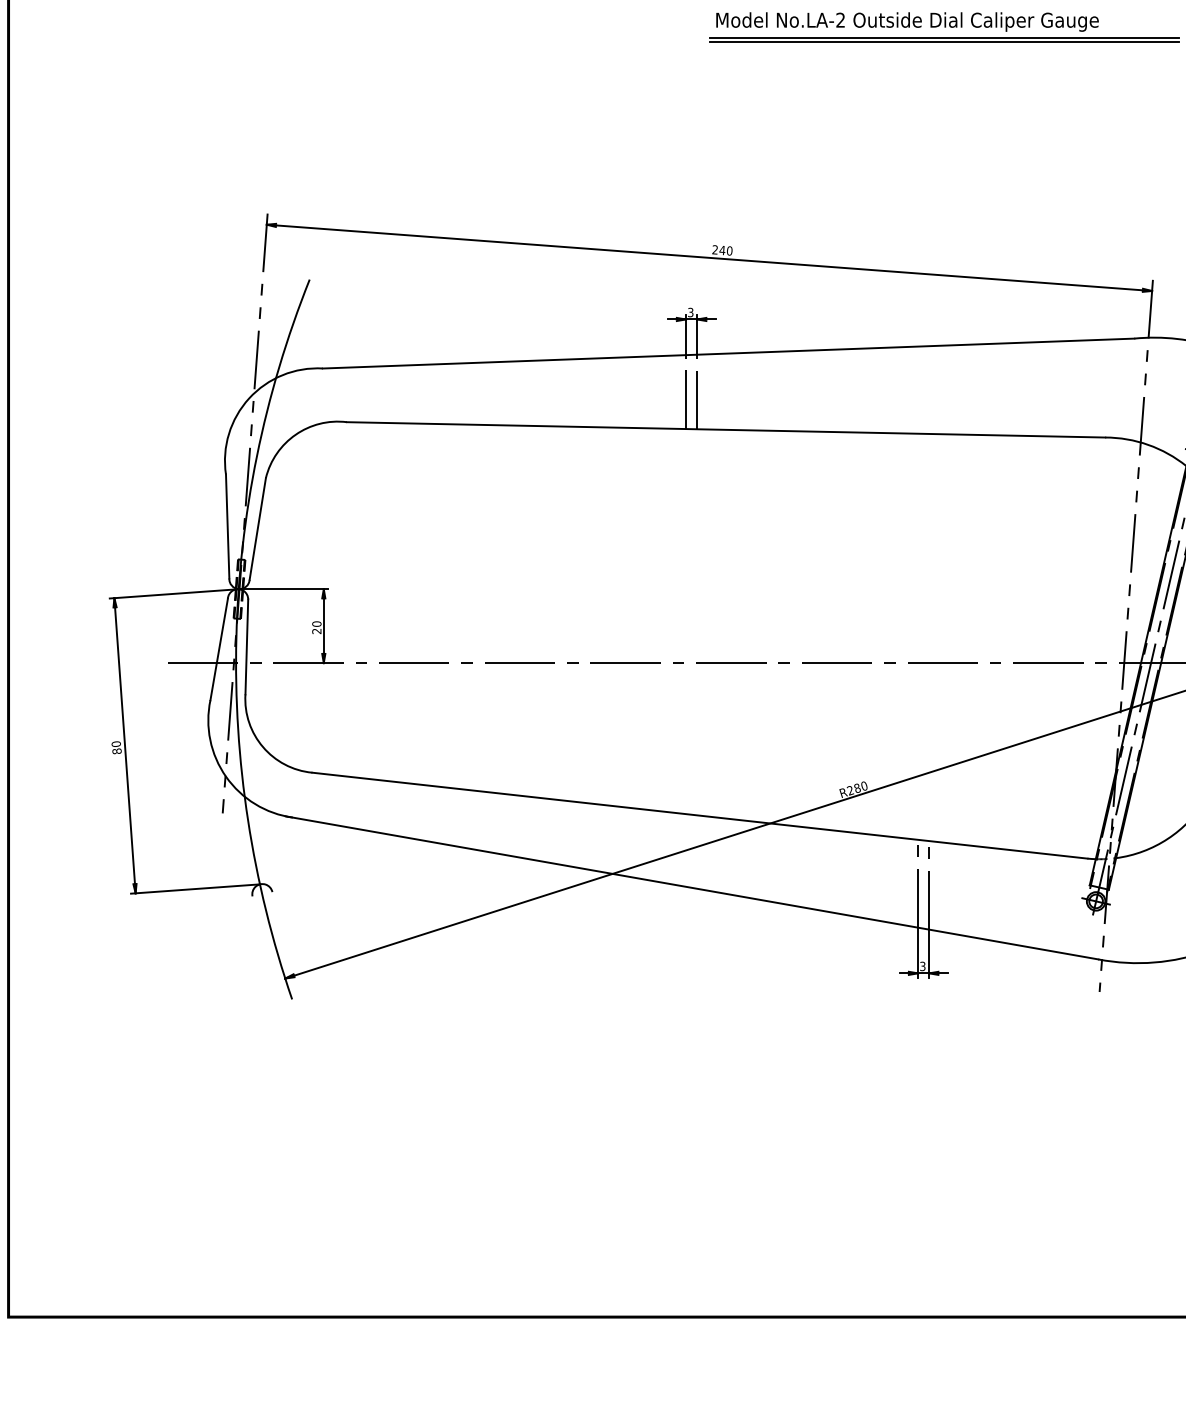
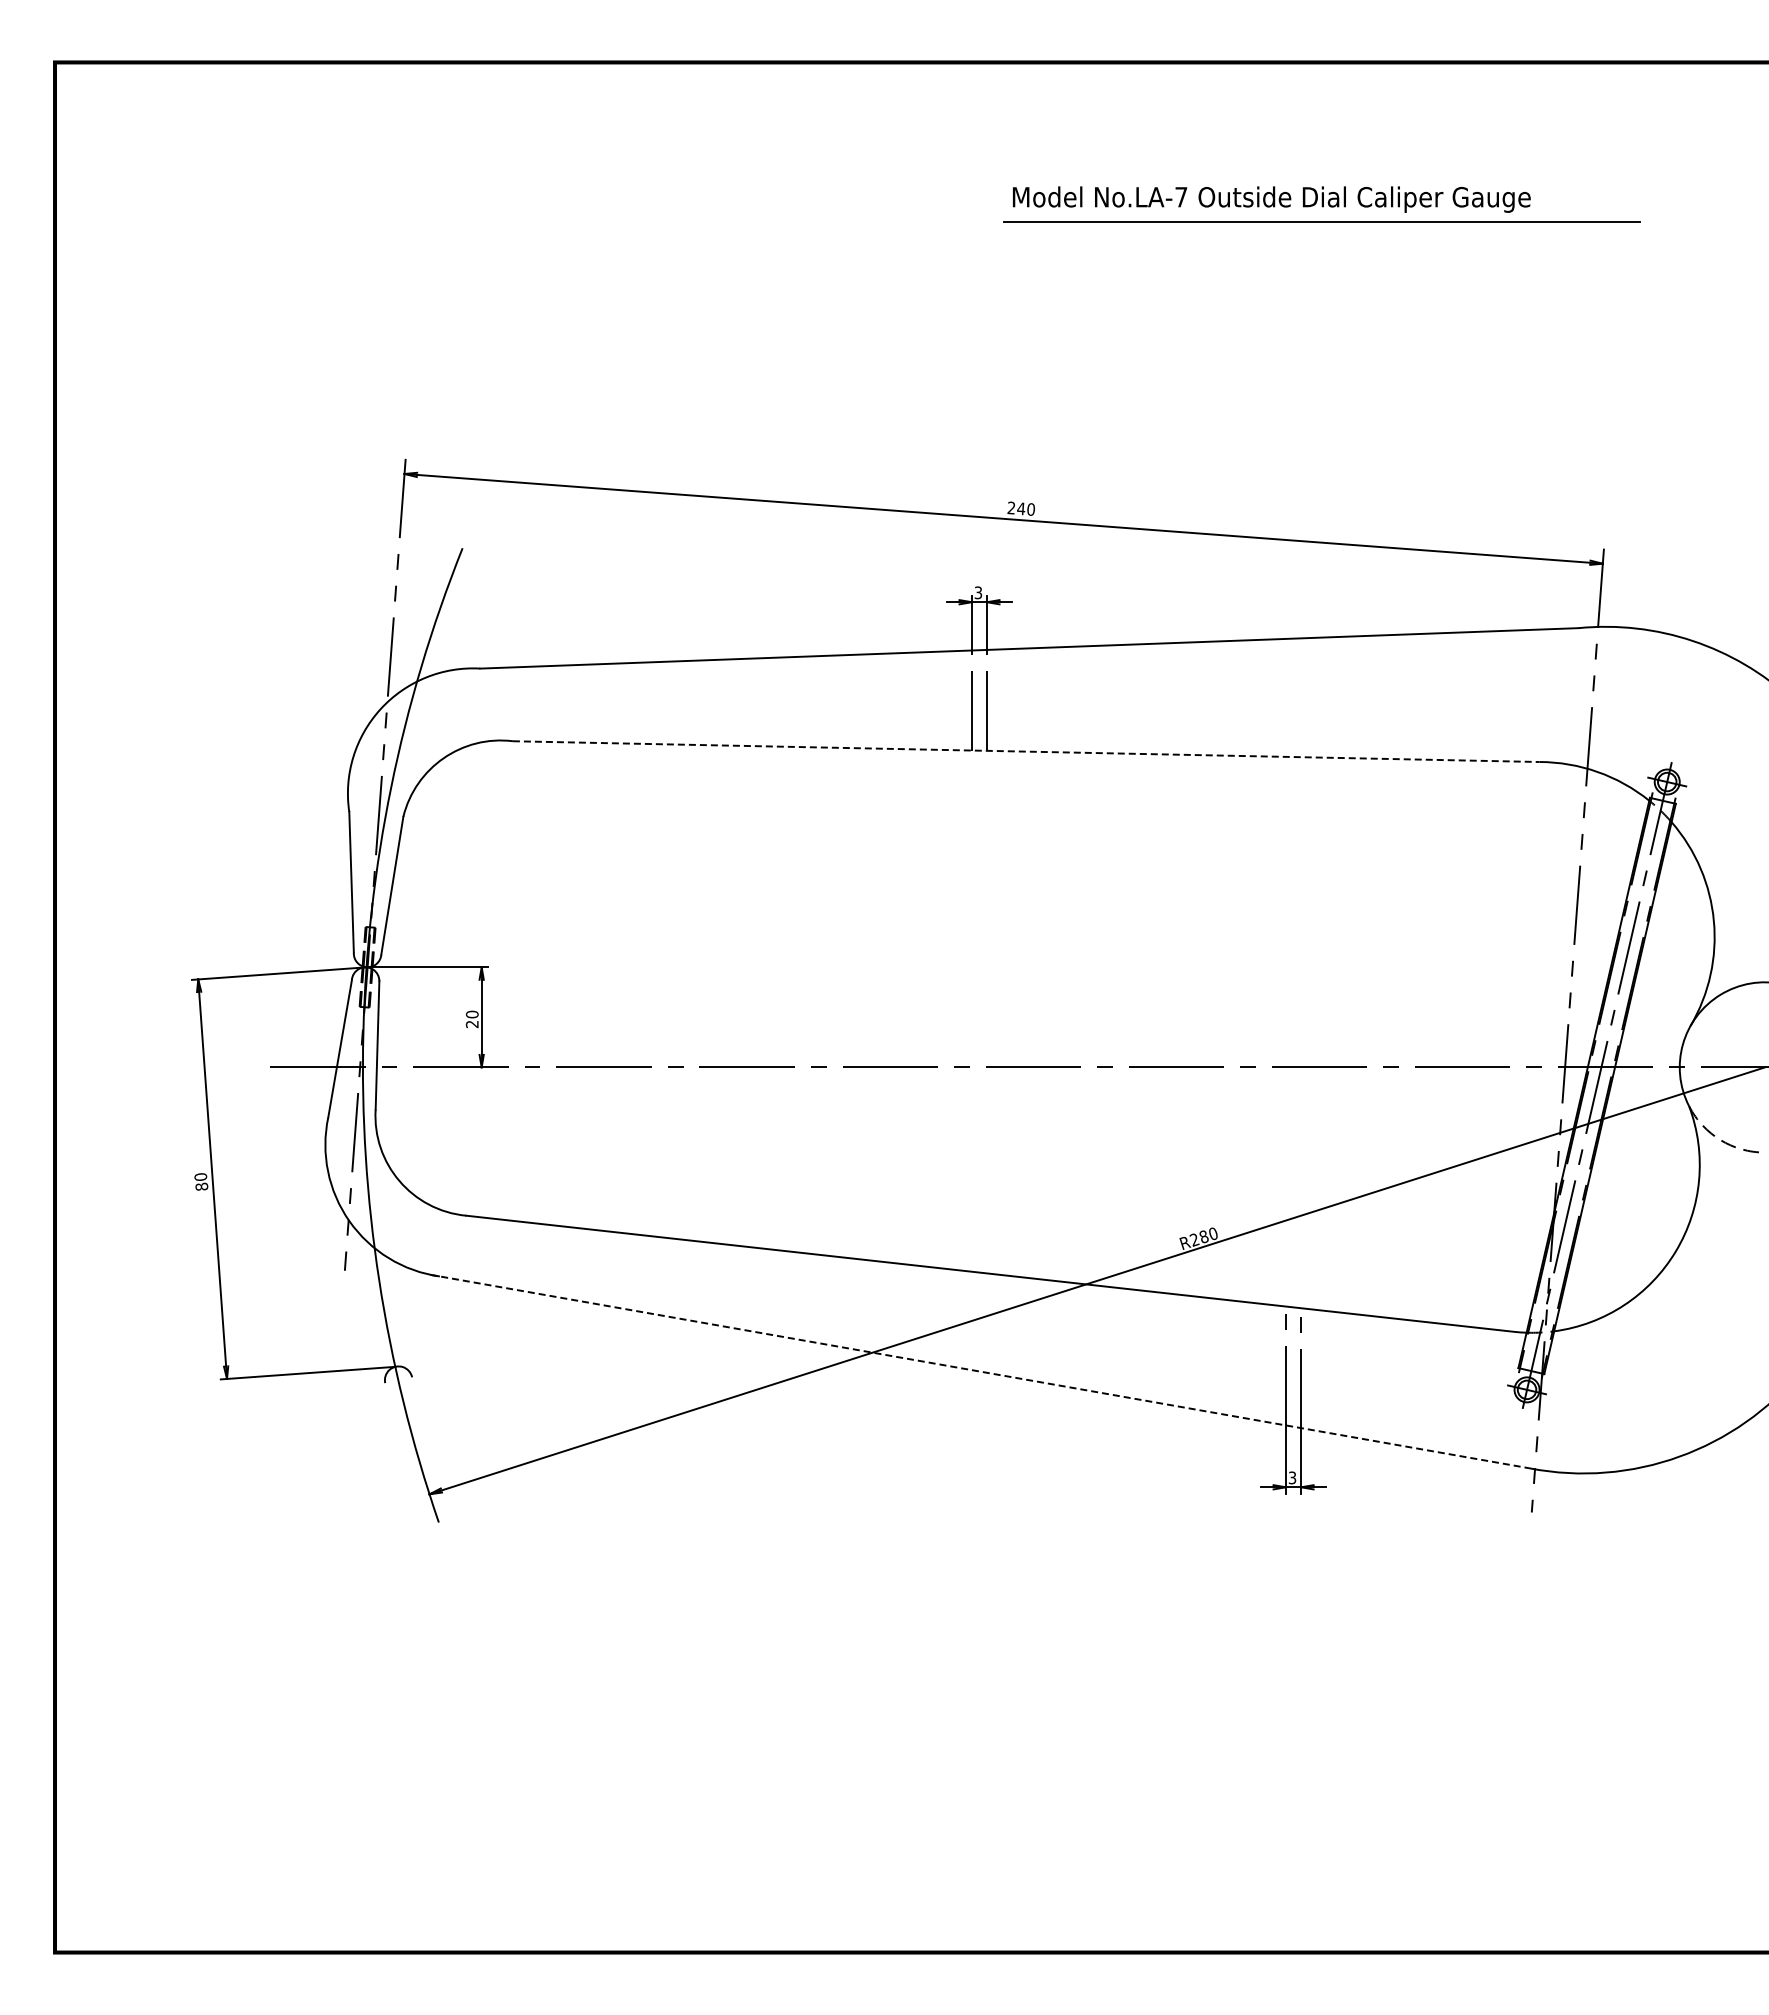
text: (840, 19) -> (1181, 196), No.LA-2 -> No.LA-7
line: (944, 41) -> (1321, 226), removed
line: (726, 429) -> (1026, 751), solid -> dashed
line: (692, 887) -> (980, 1371), solid -> dashed

